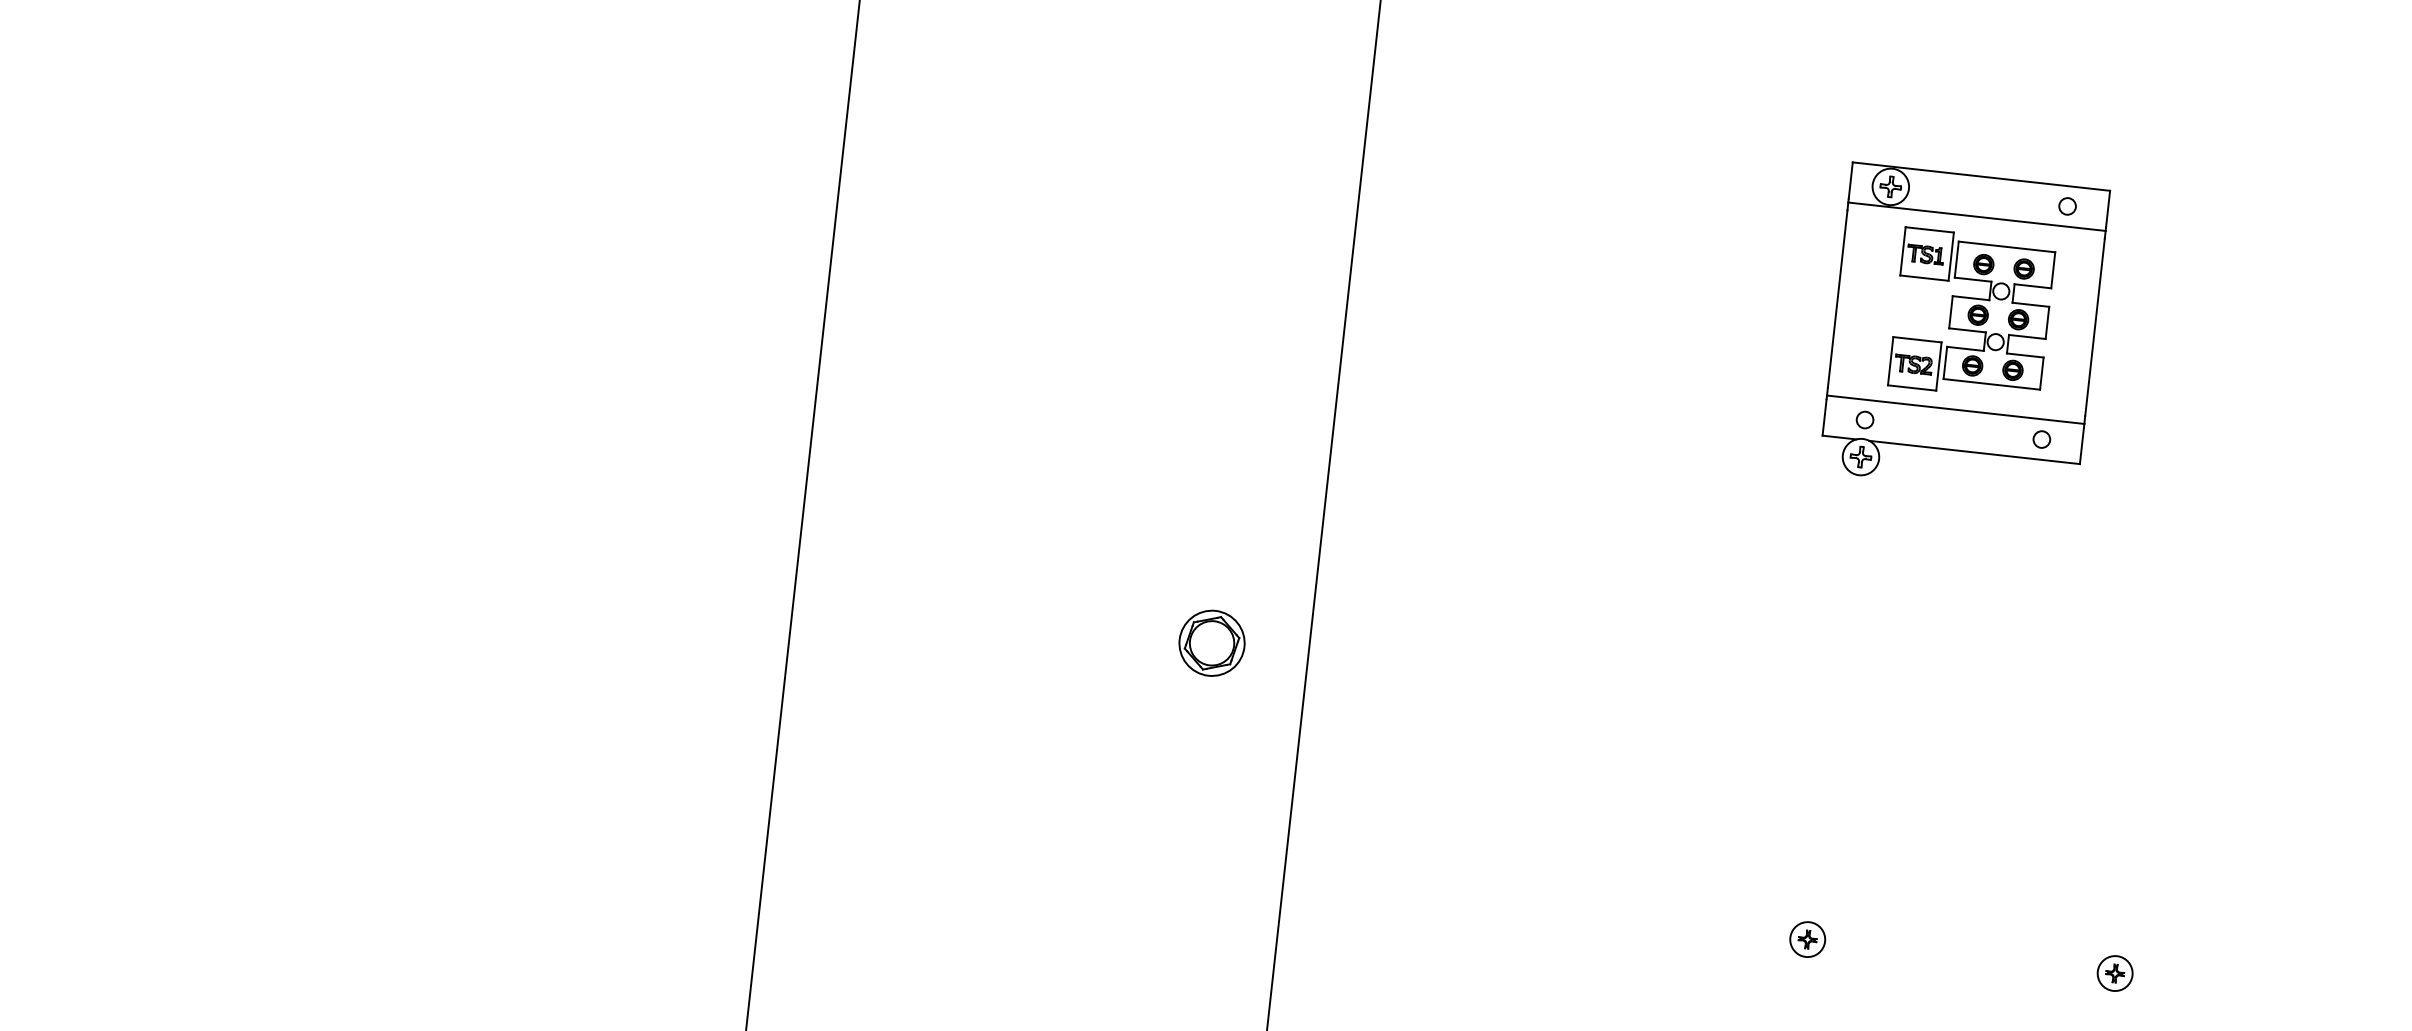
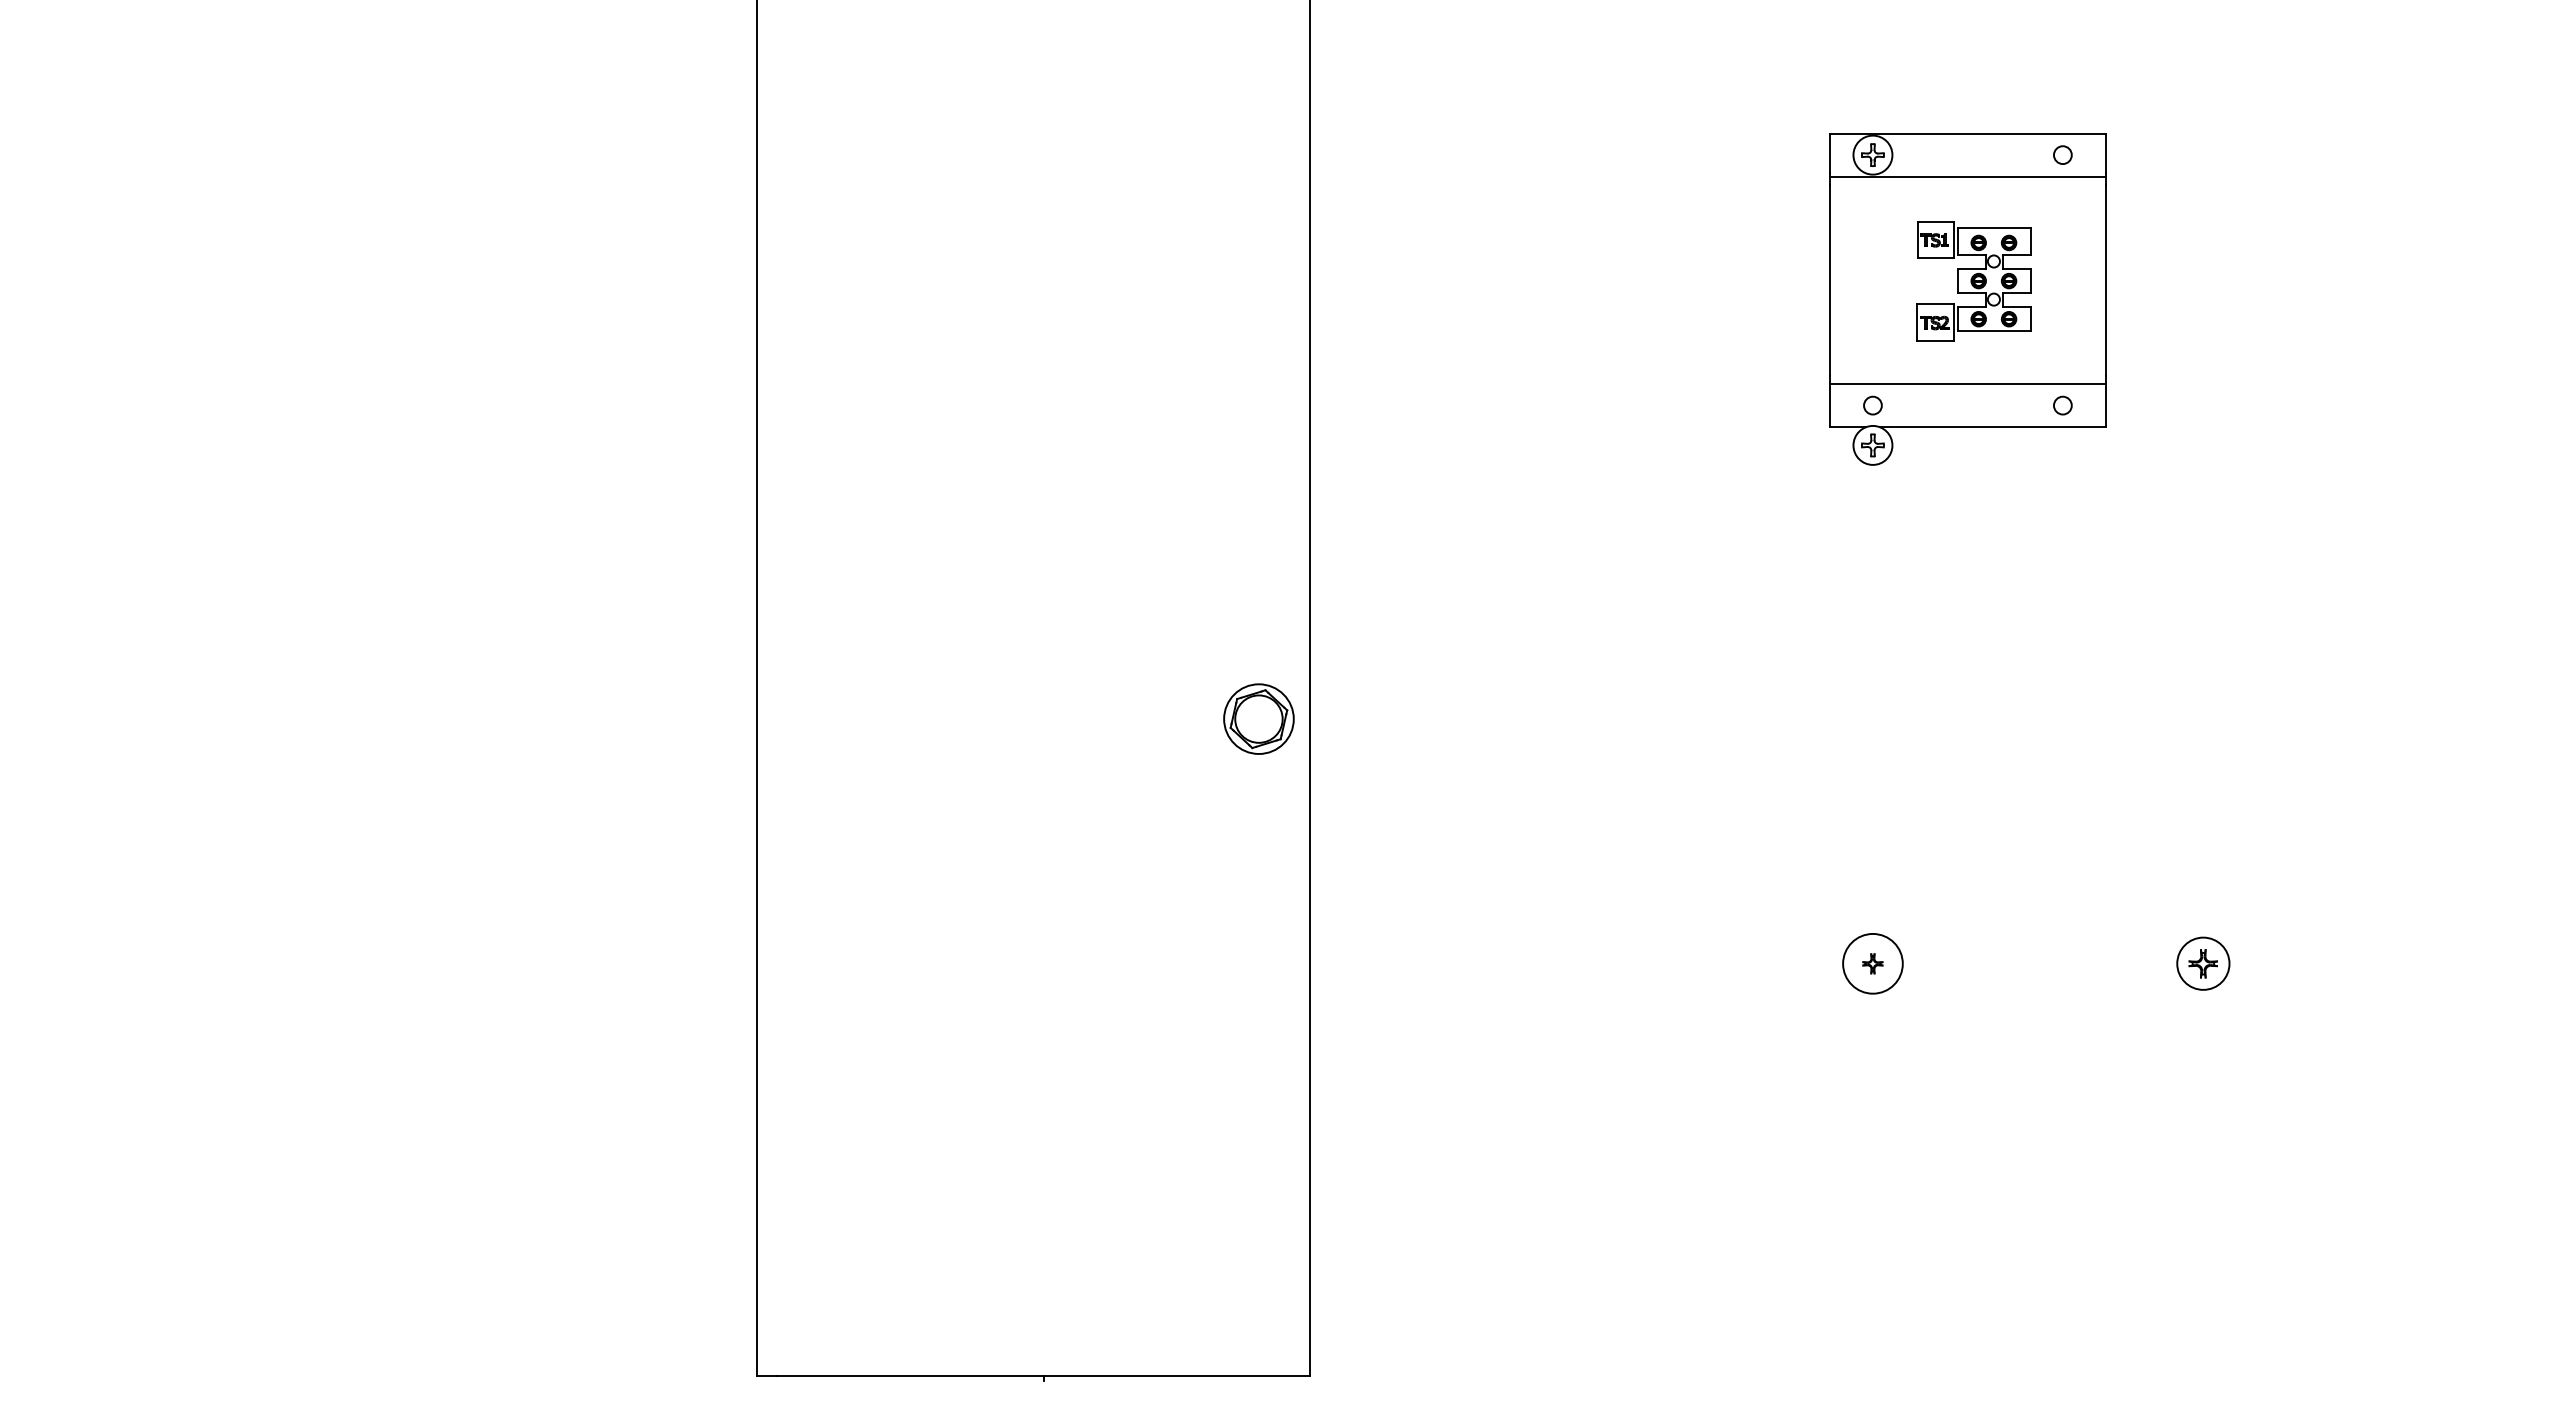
part: (1971, 313) -> (1973, 280), size x0.7
part: (1211, 642) -> (1258, 718), moved
circle: (1807, 939) -> (1872, 963), size x1.6
part: (2114, 973) -> (2202, 963), size x1.4

